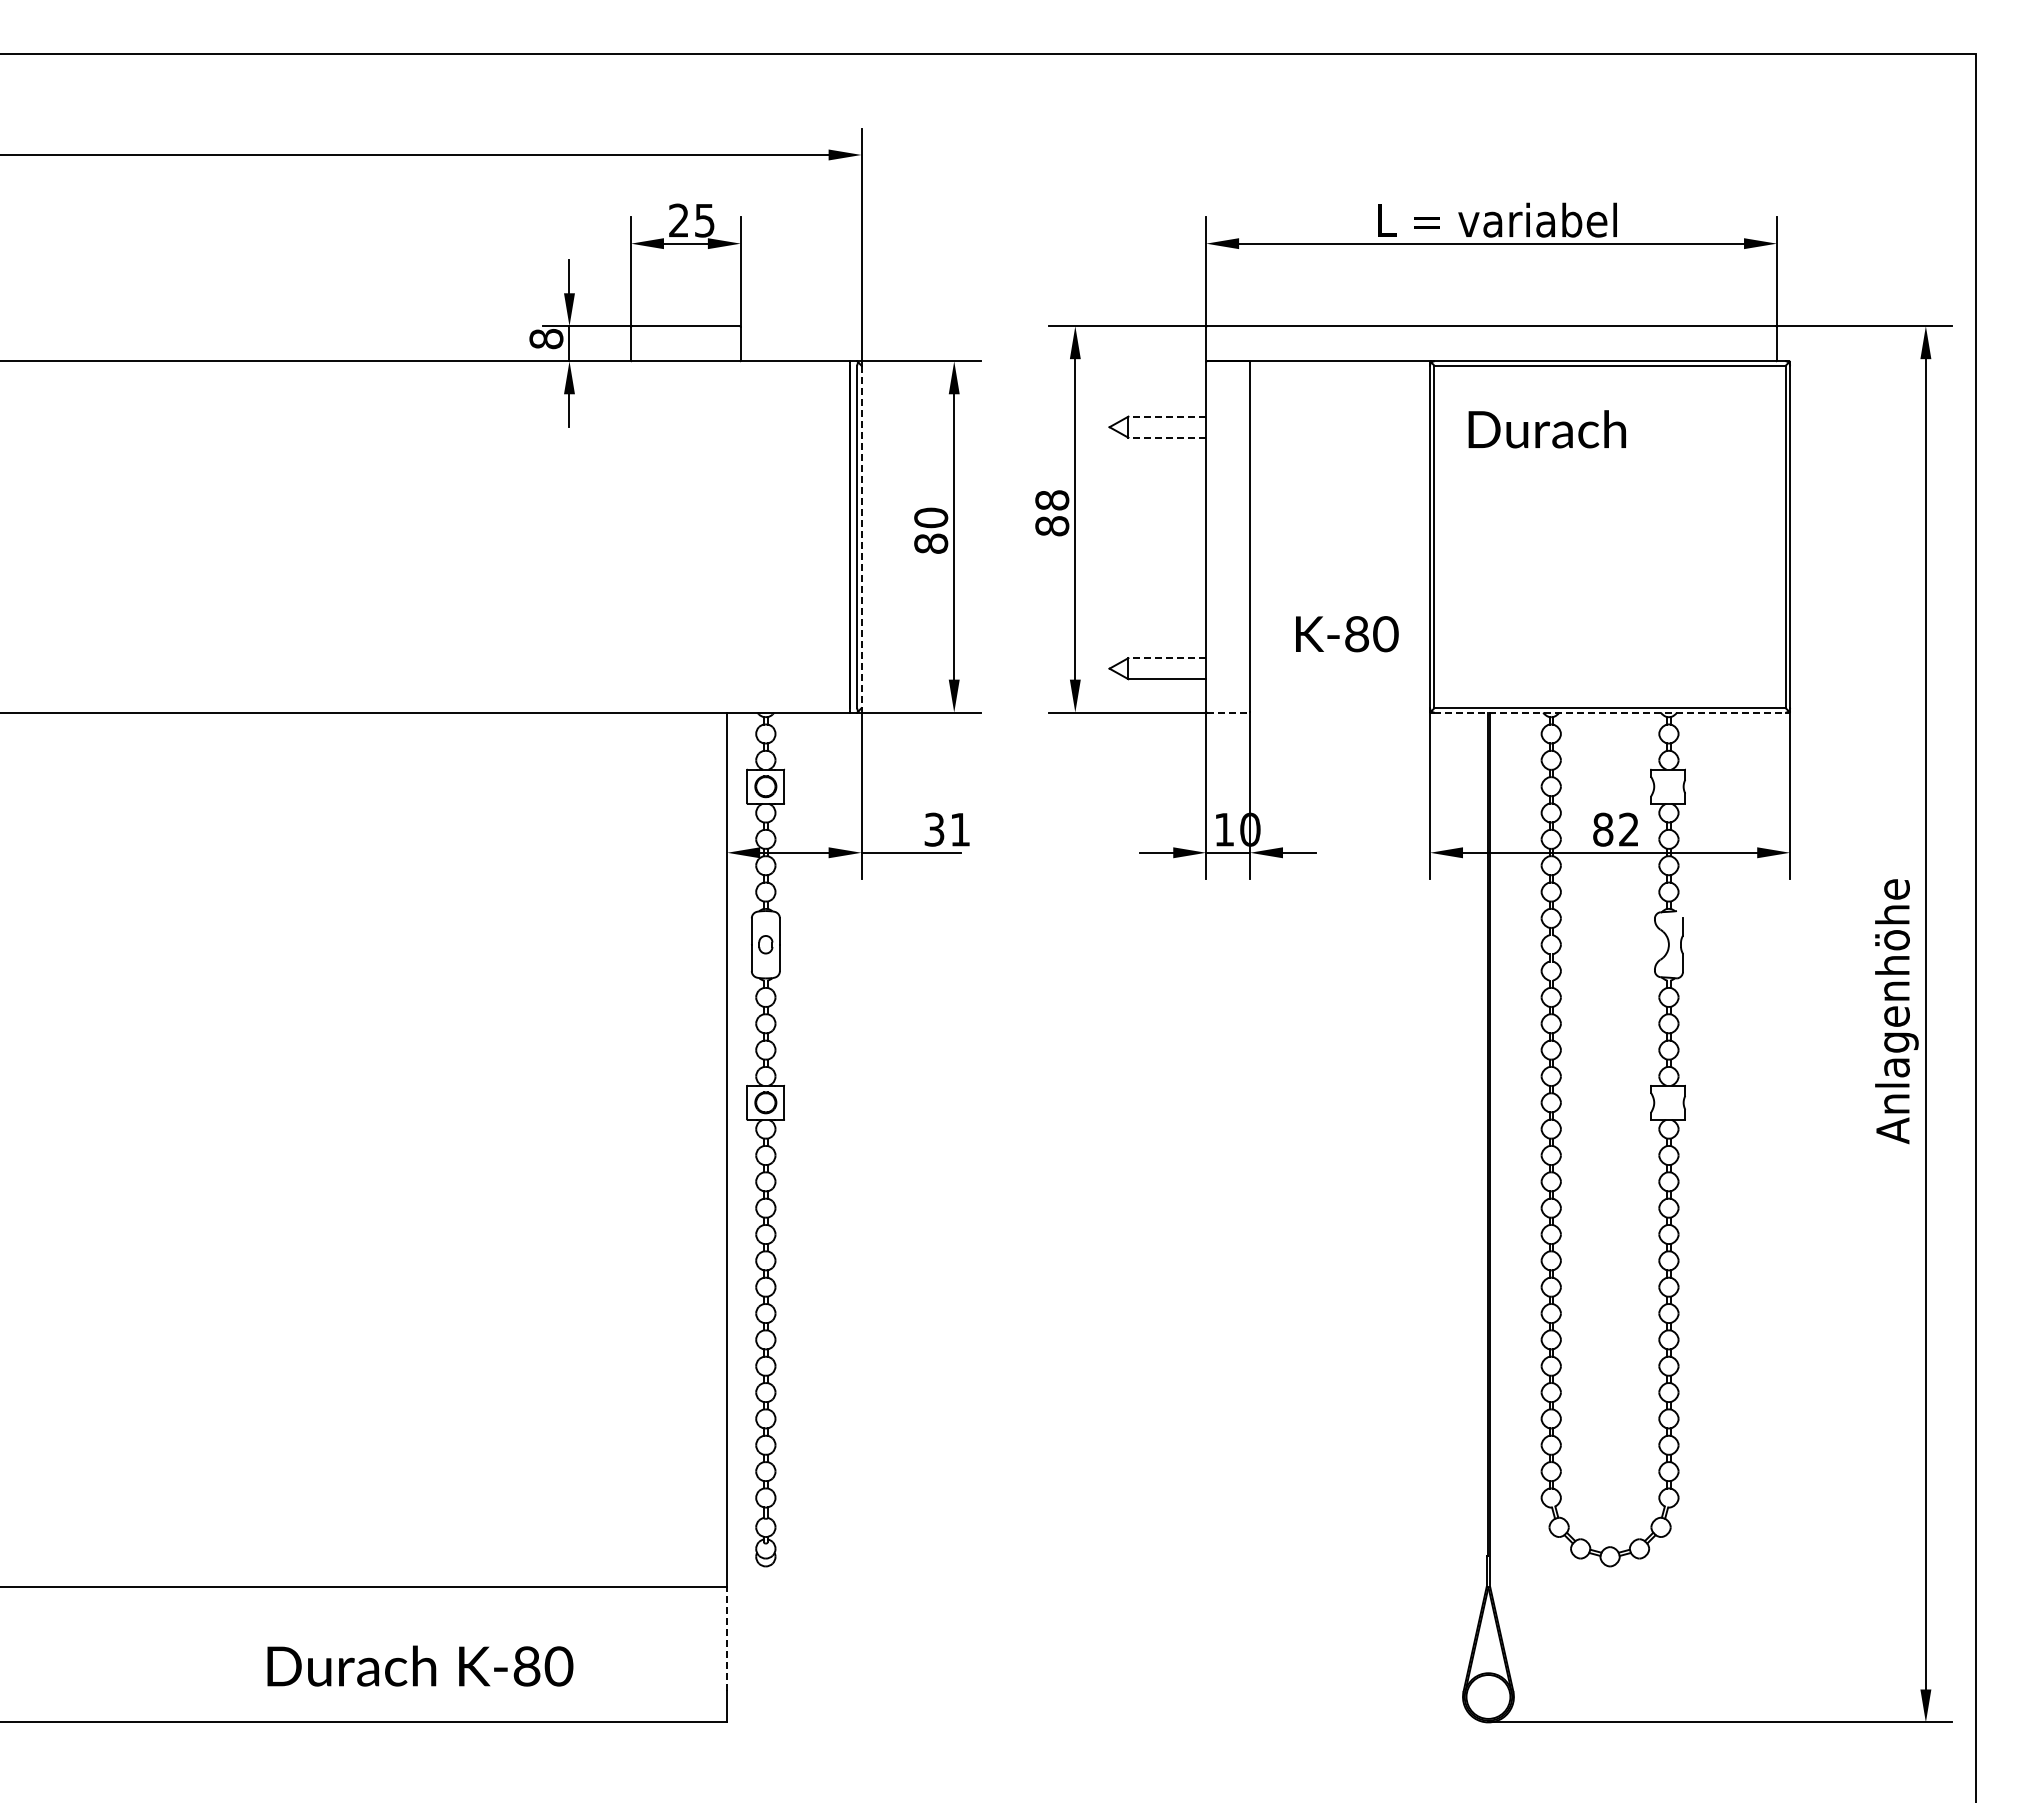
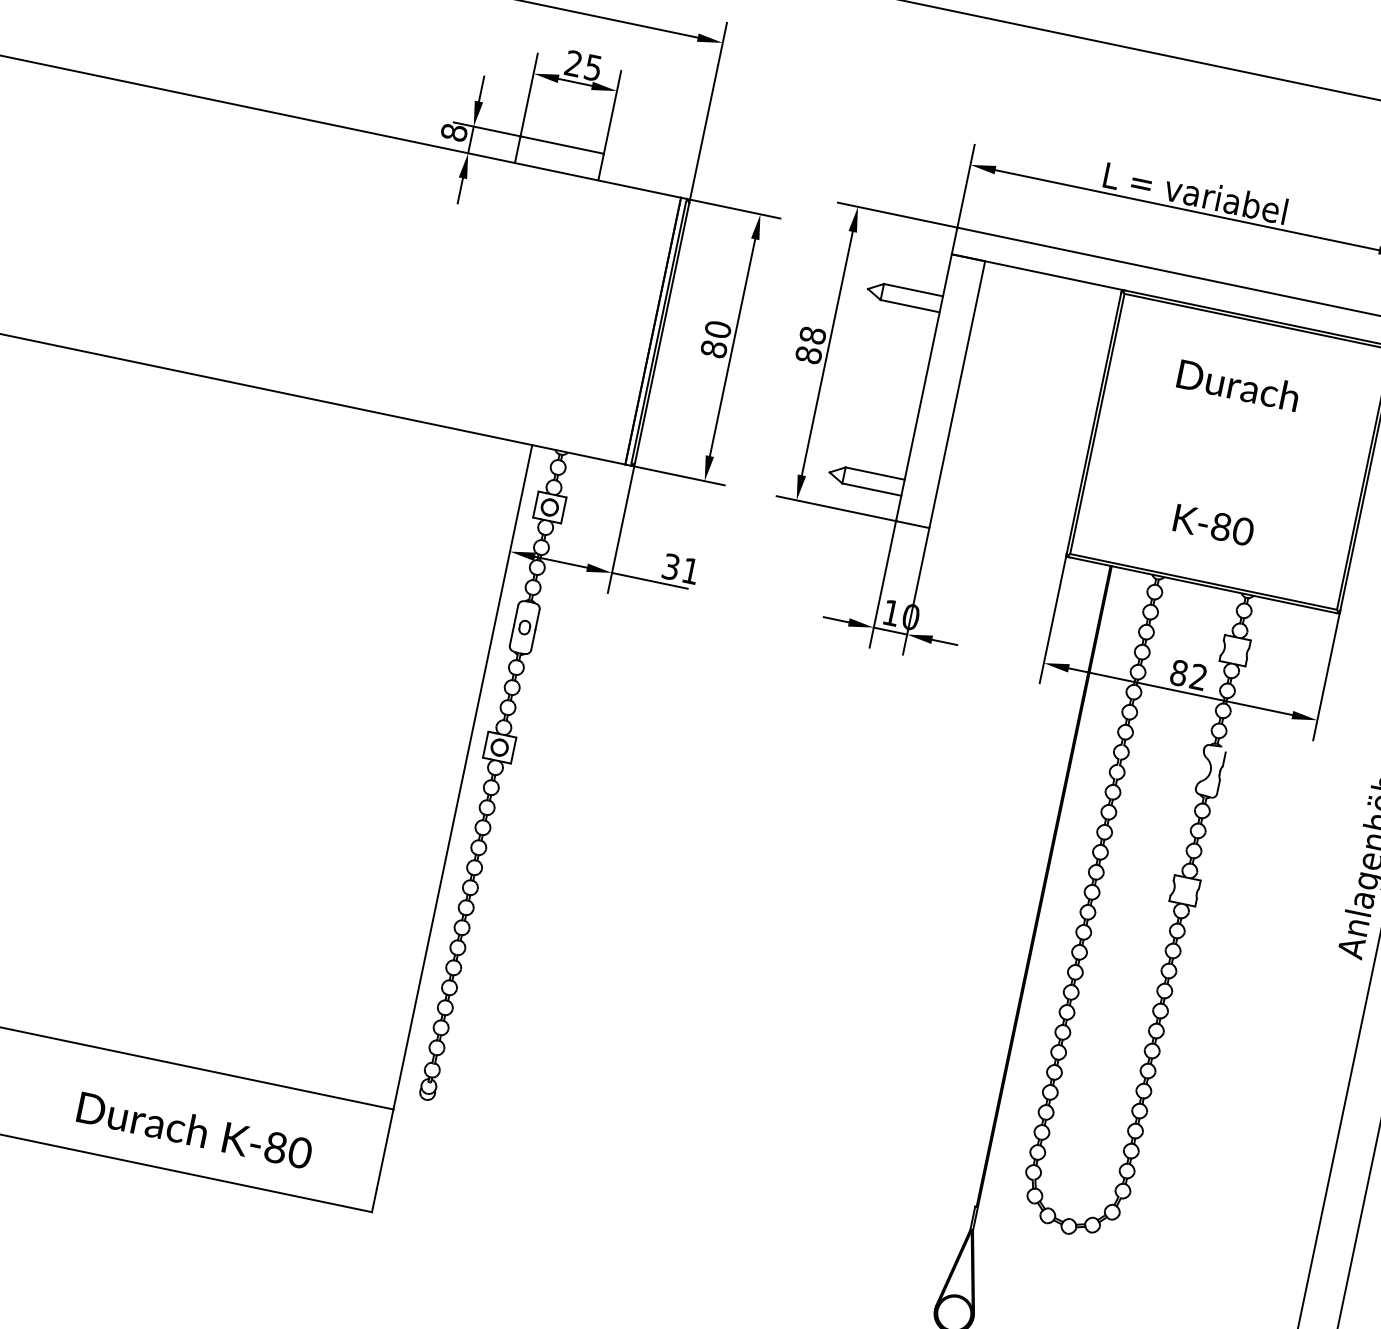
line: (1167, 416) -> (913, 290), dashed -> solid
text: (1546, 429) -> (1237, 385), moved
line: (1167, 437) -> (910, 306), dashed -> solid
line: (861, 537) -> (662, 333), dashed -> solid
text: (1347, 634) -> (1214, 525), moved
line: (1167, 658) -> (875, 473), dashed -> solid
line: (1228, 712) -> (913, 524), dashed -> solid
line: (1610, 712) -> (1203, 585), dashed -> solid
line: (727, 1638) -> (385, 1148), dashed -> solid
text: (420, 1665) -> (195, 1130), moved

